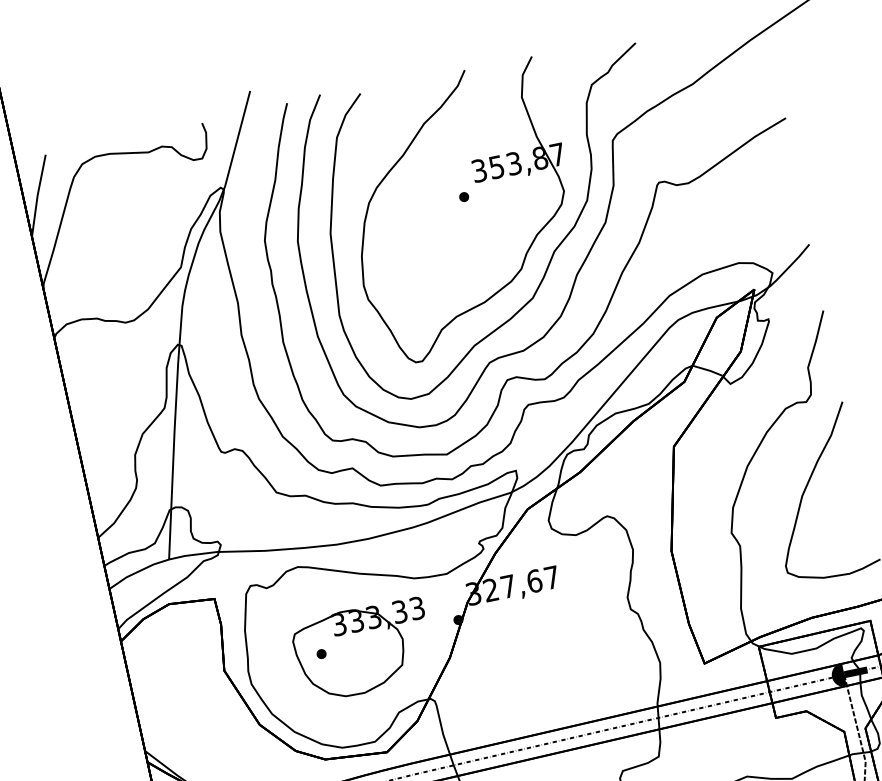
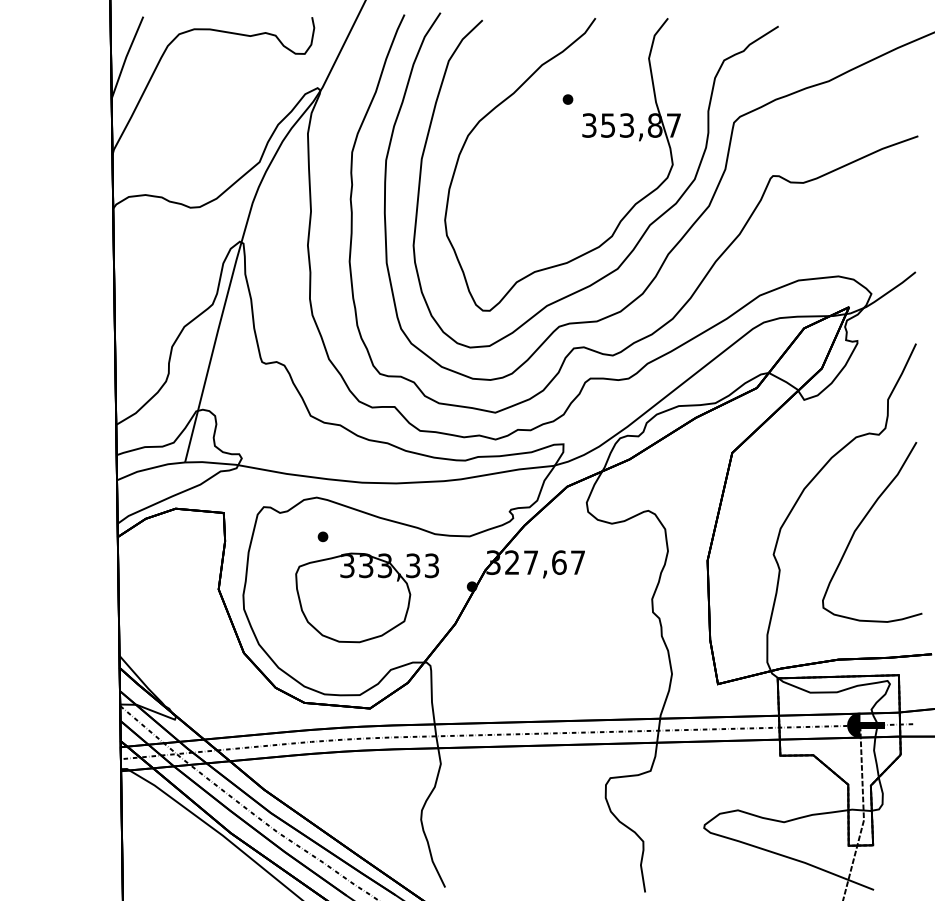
part: (463, 197) -> (567, 99), moved
part: (321, 653) -> (322, 536), moved

